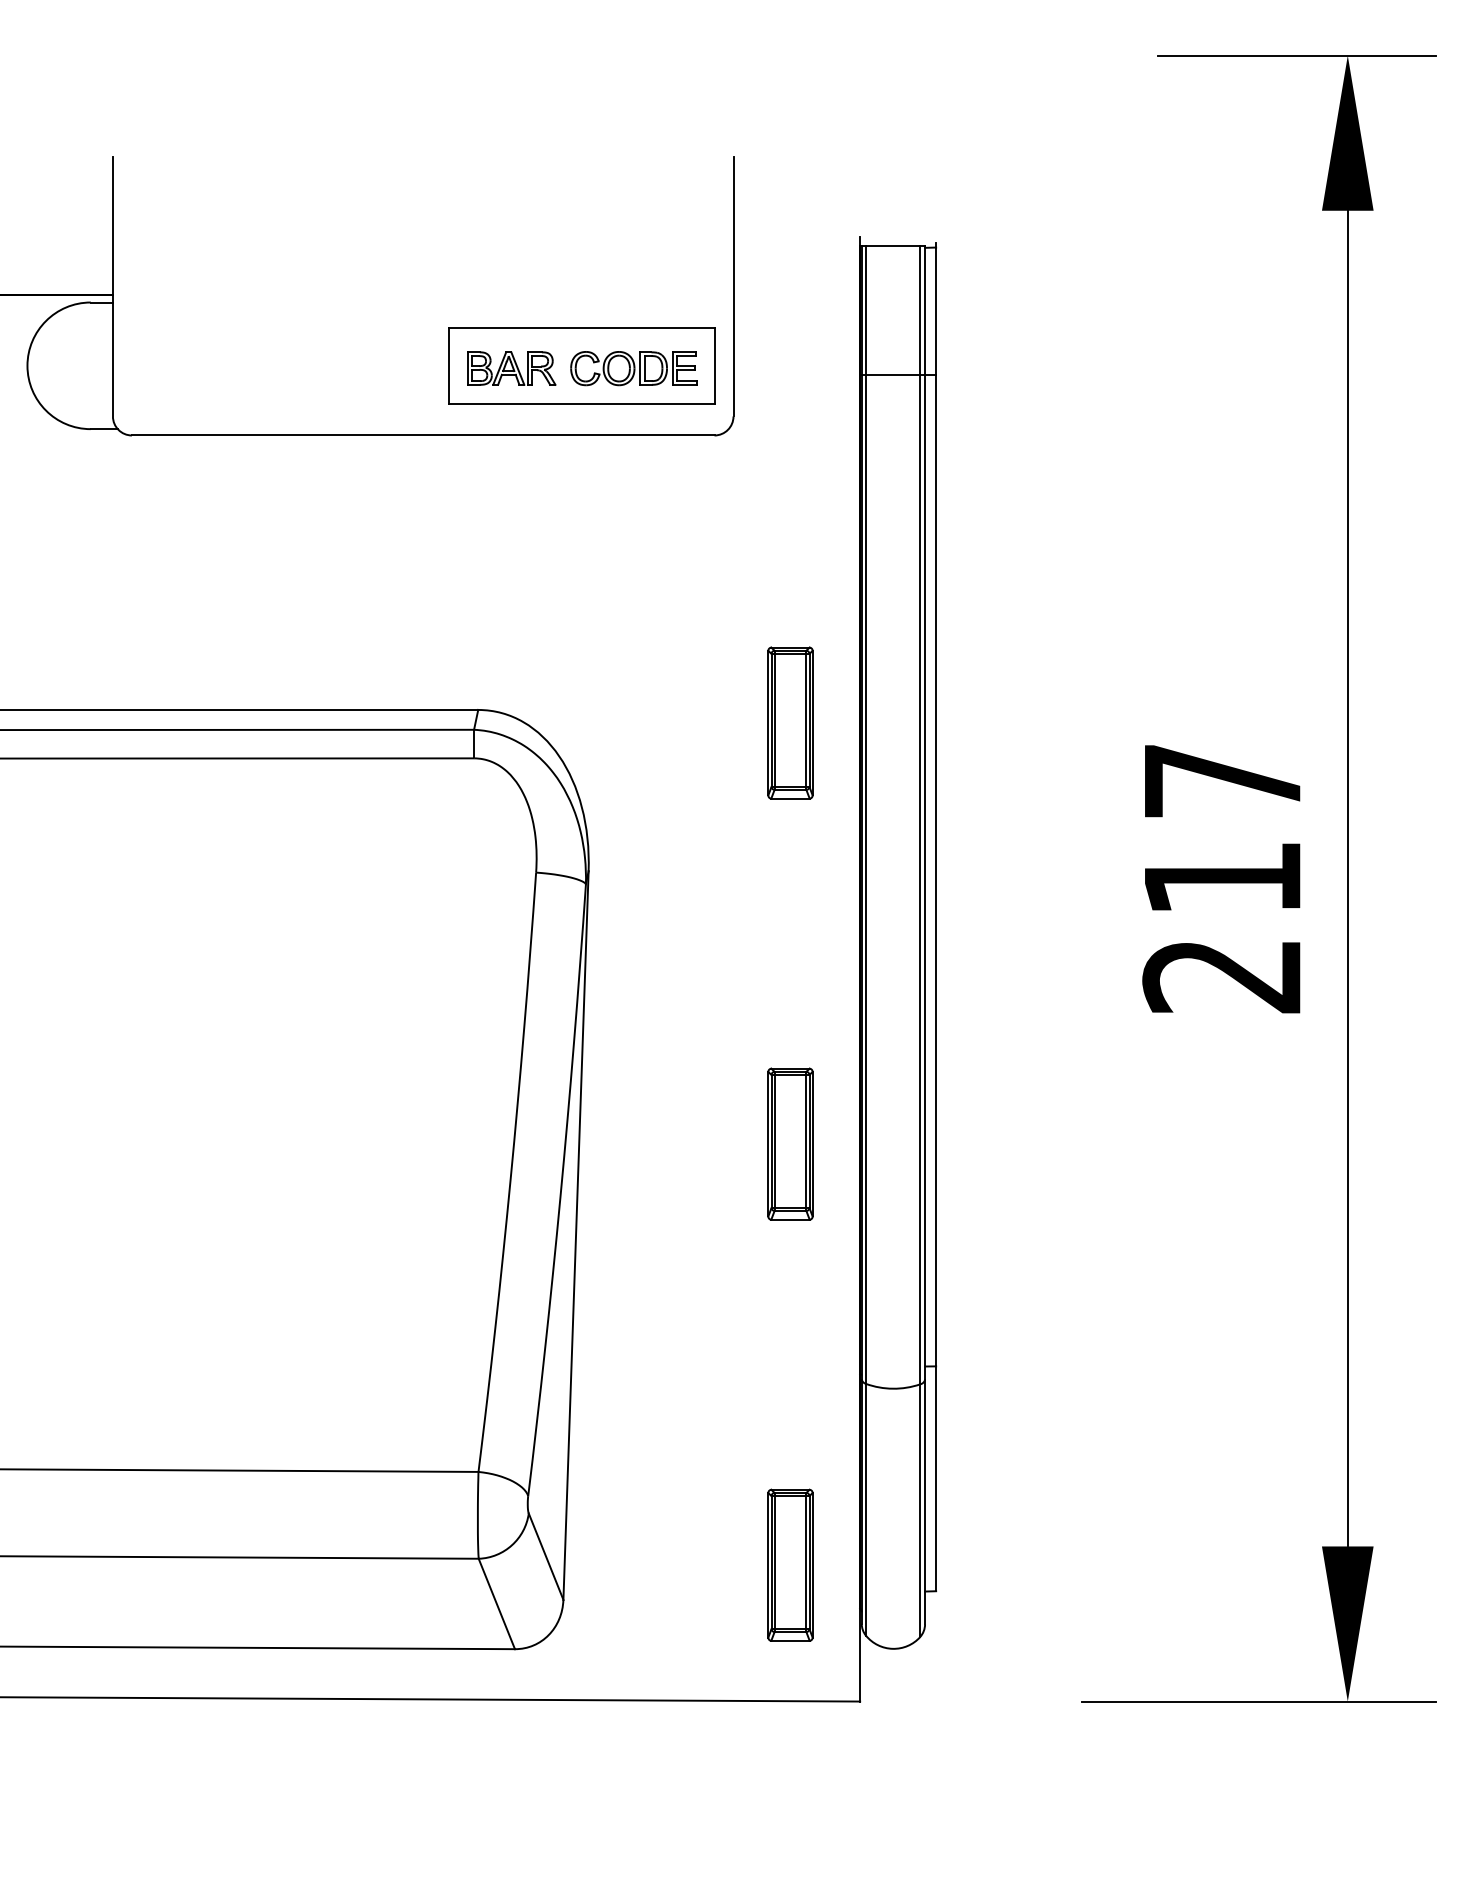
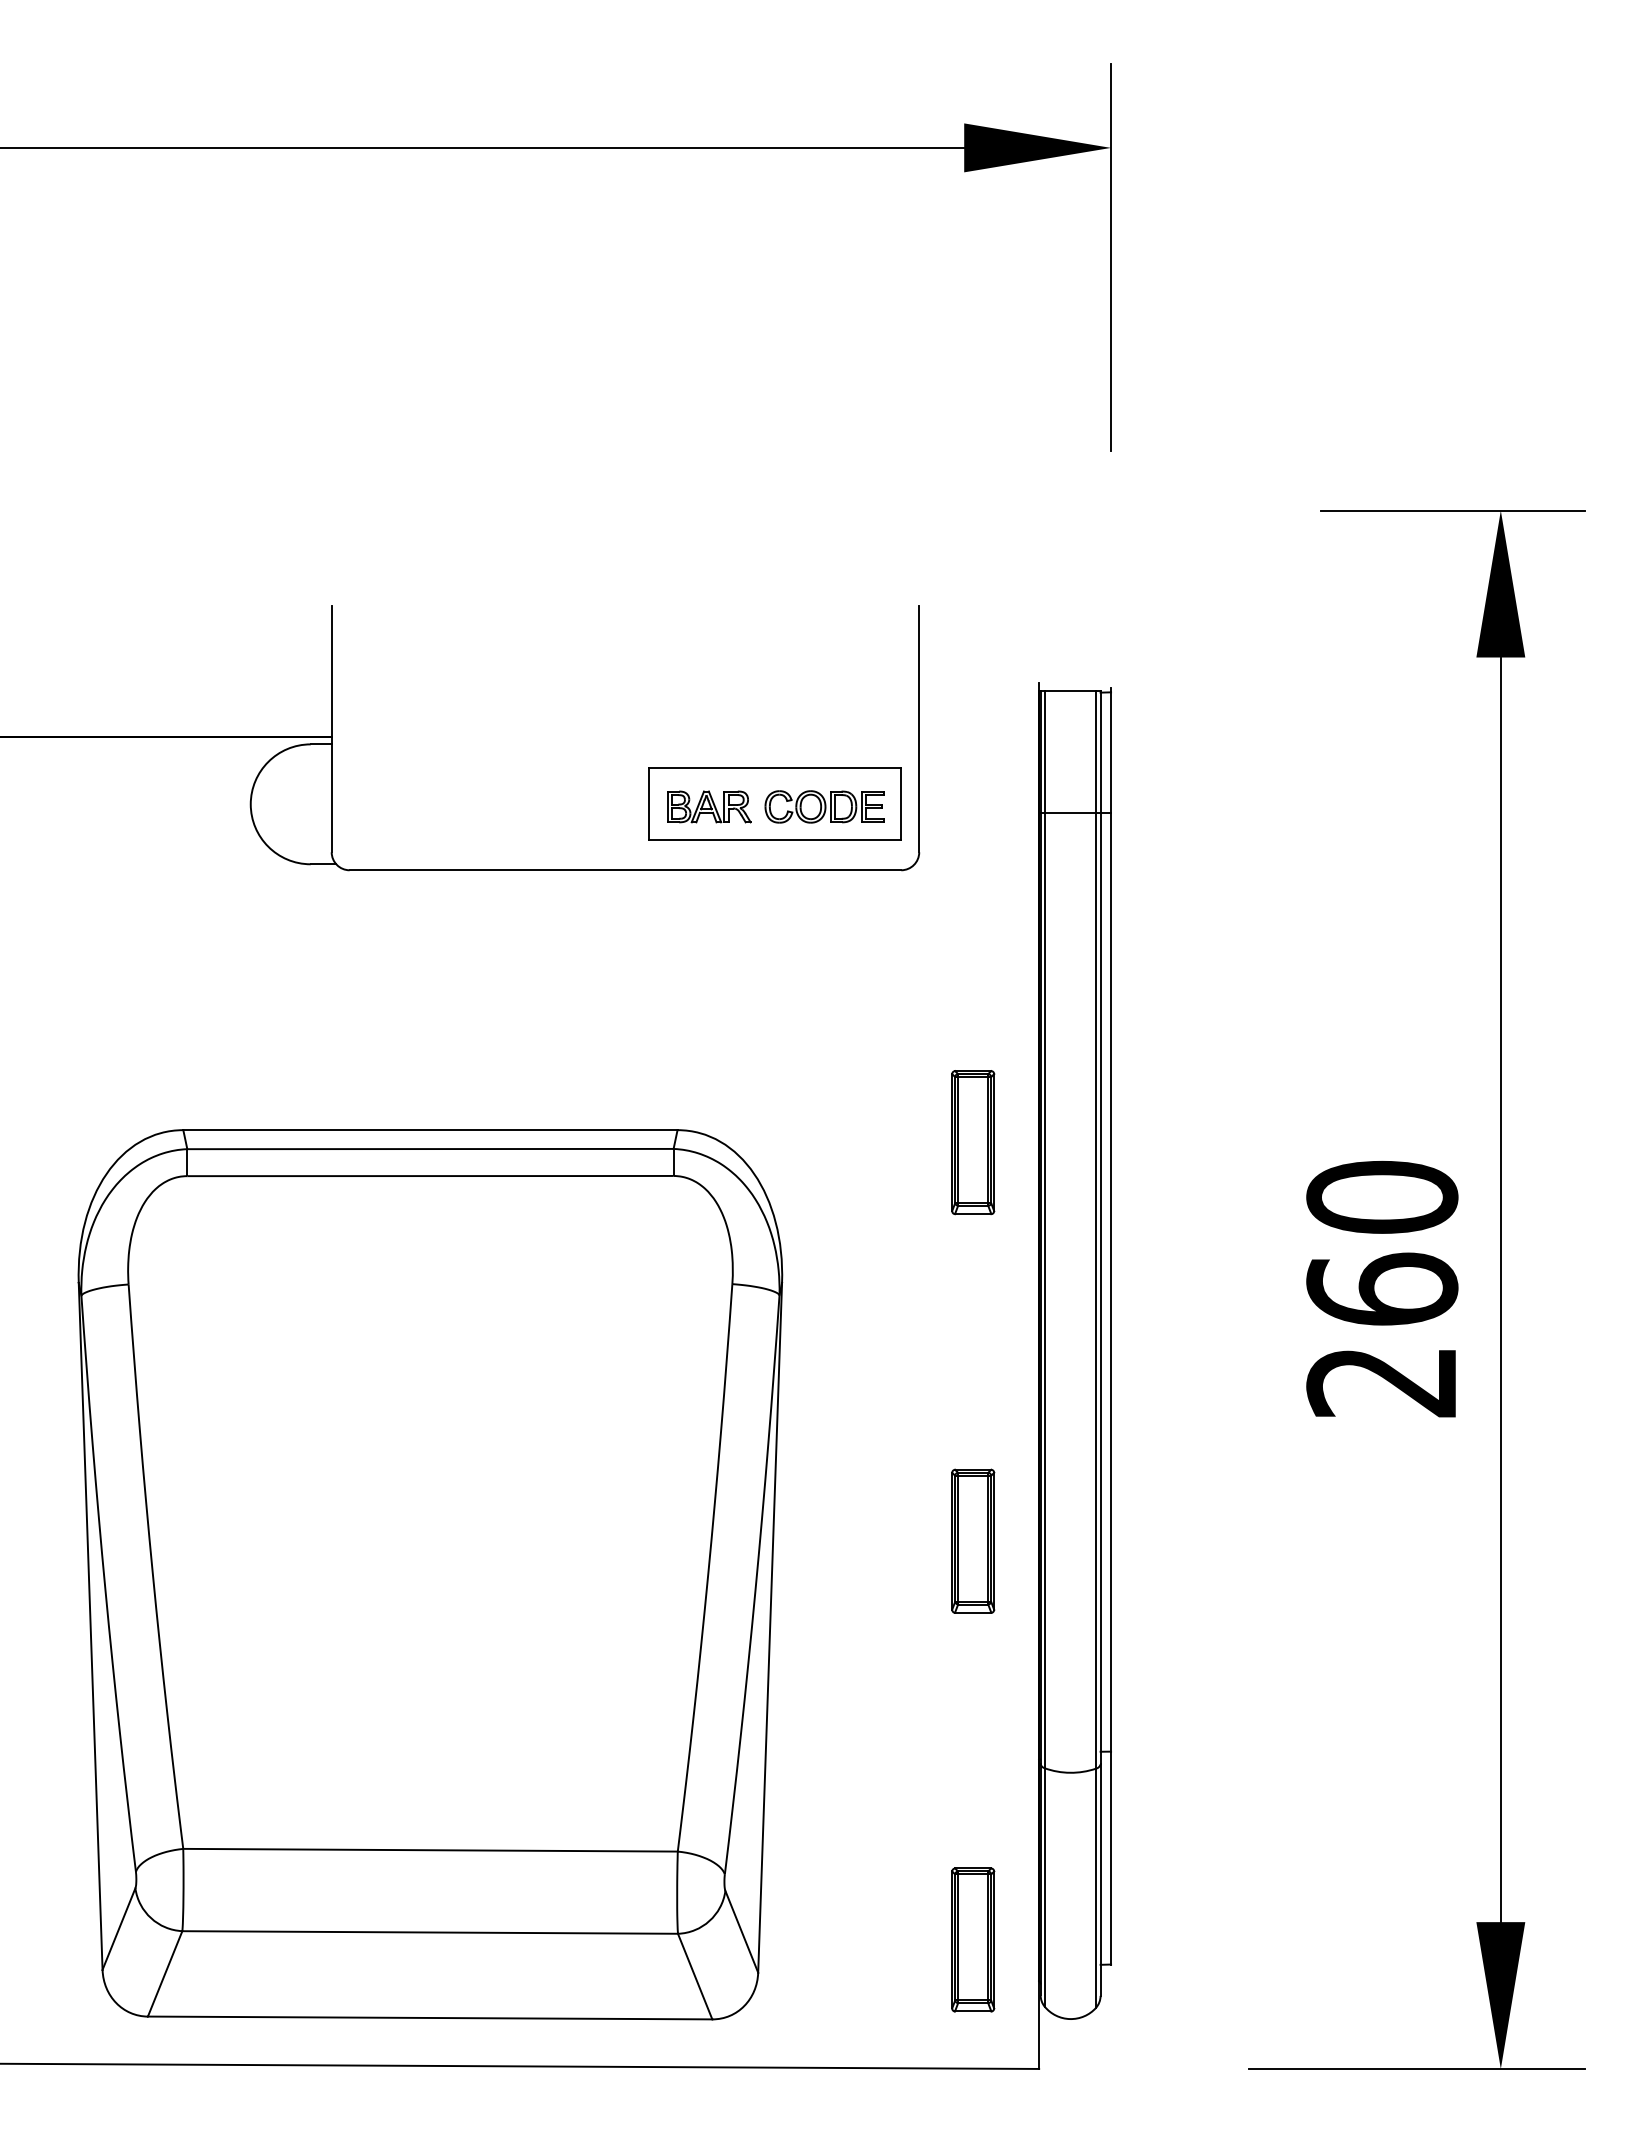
text: (1222, 828) -> (1382, 1242), 217 -> 260

